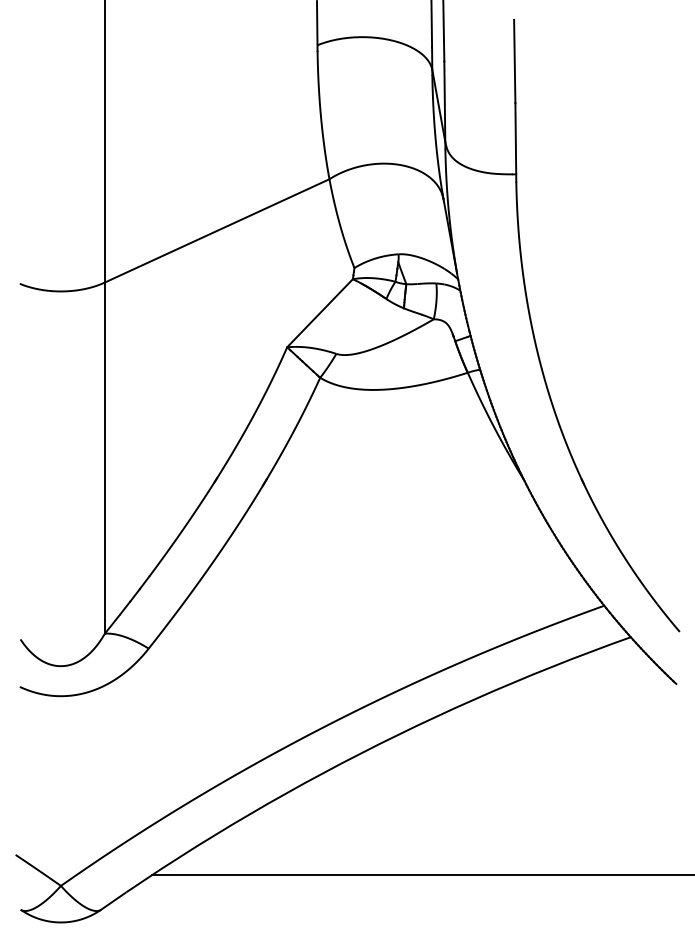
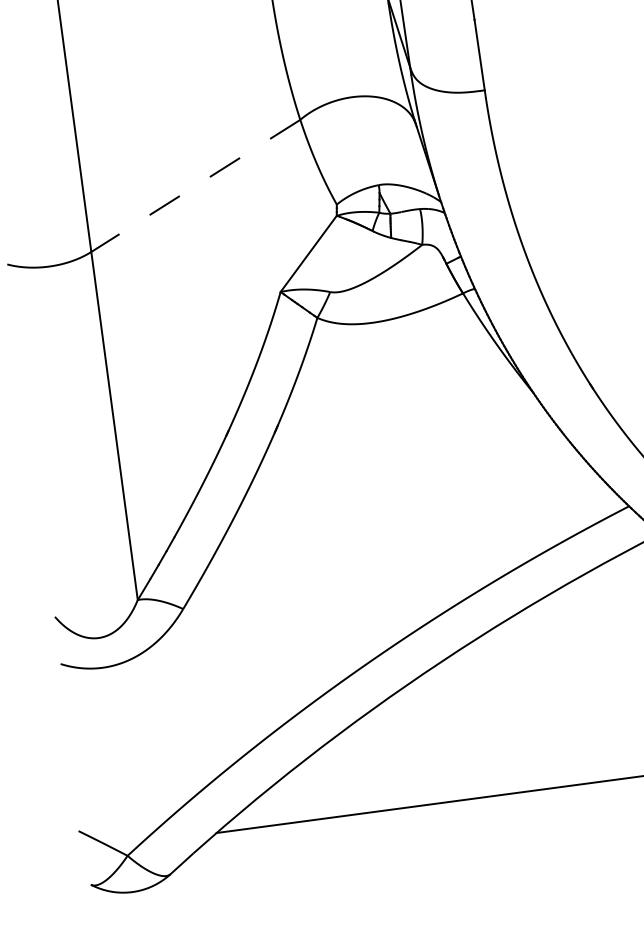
line: (217, 230) -> (196, 185), solid -> dashed

